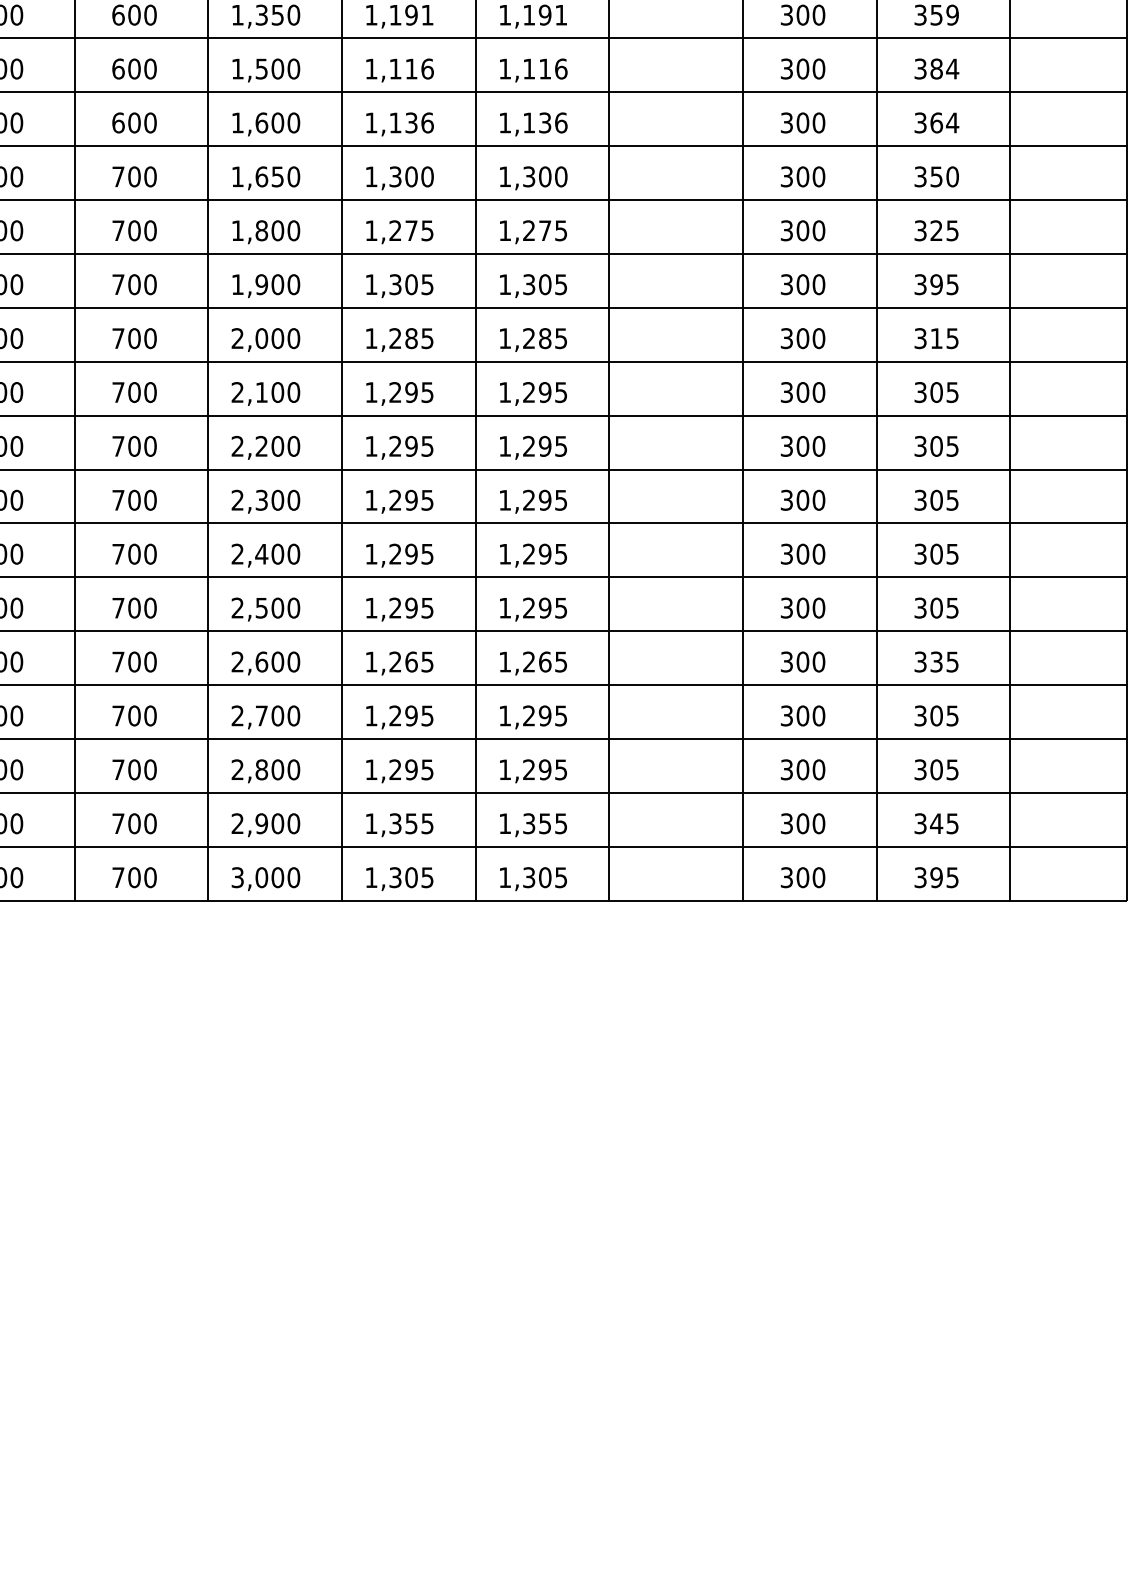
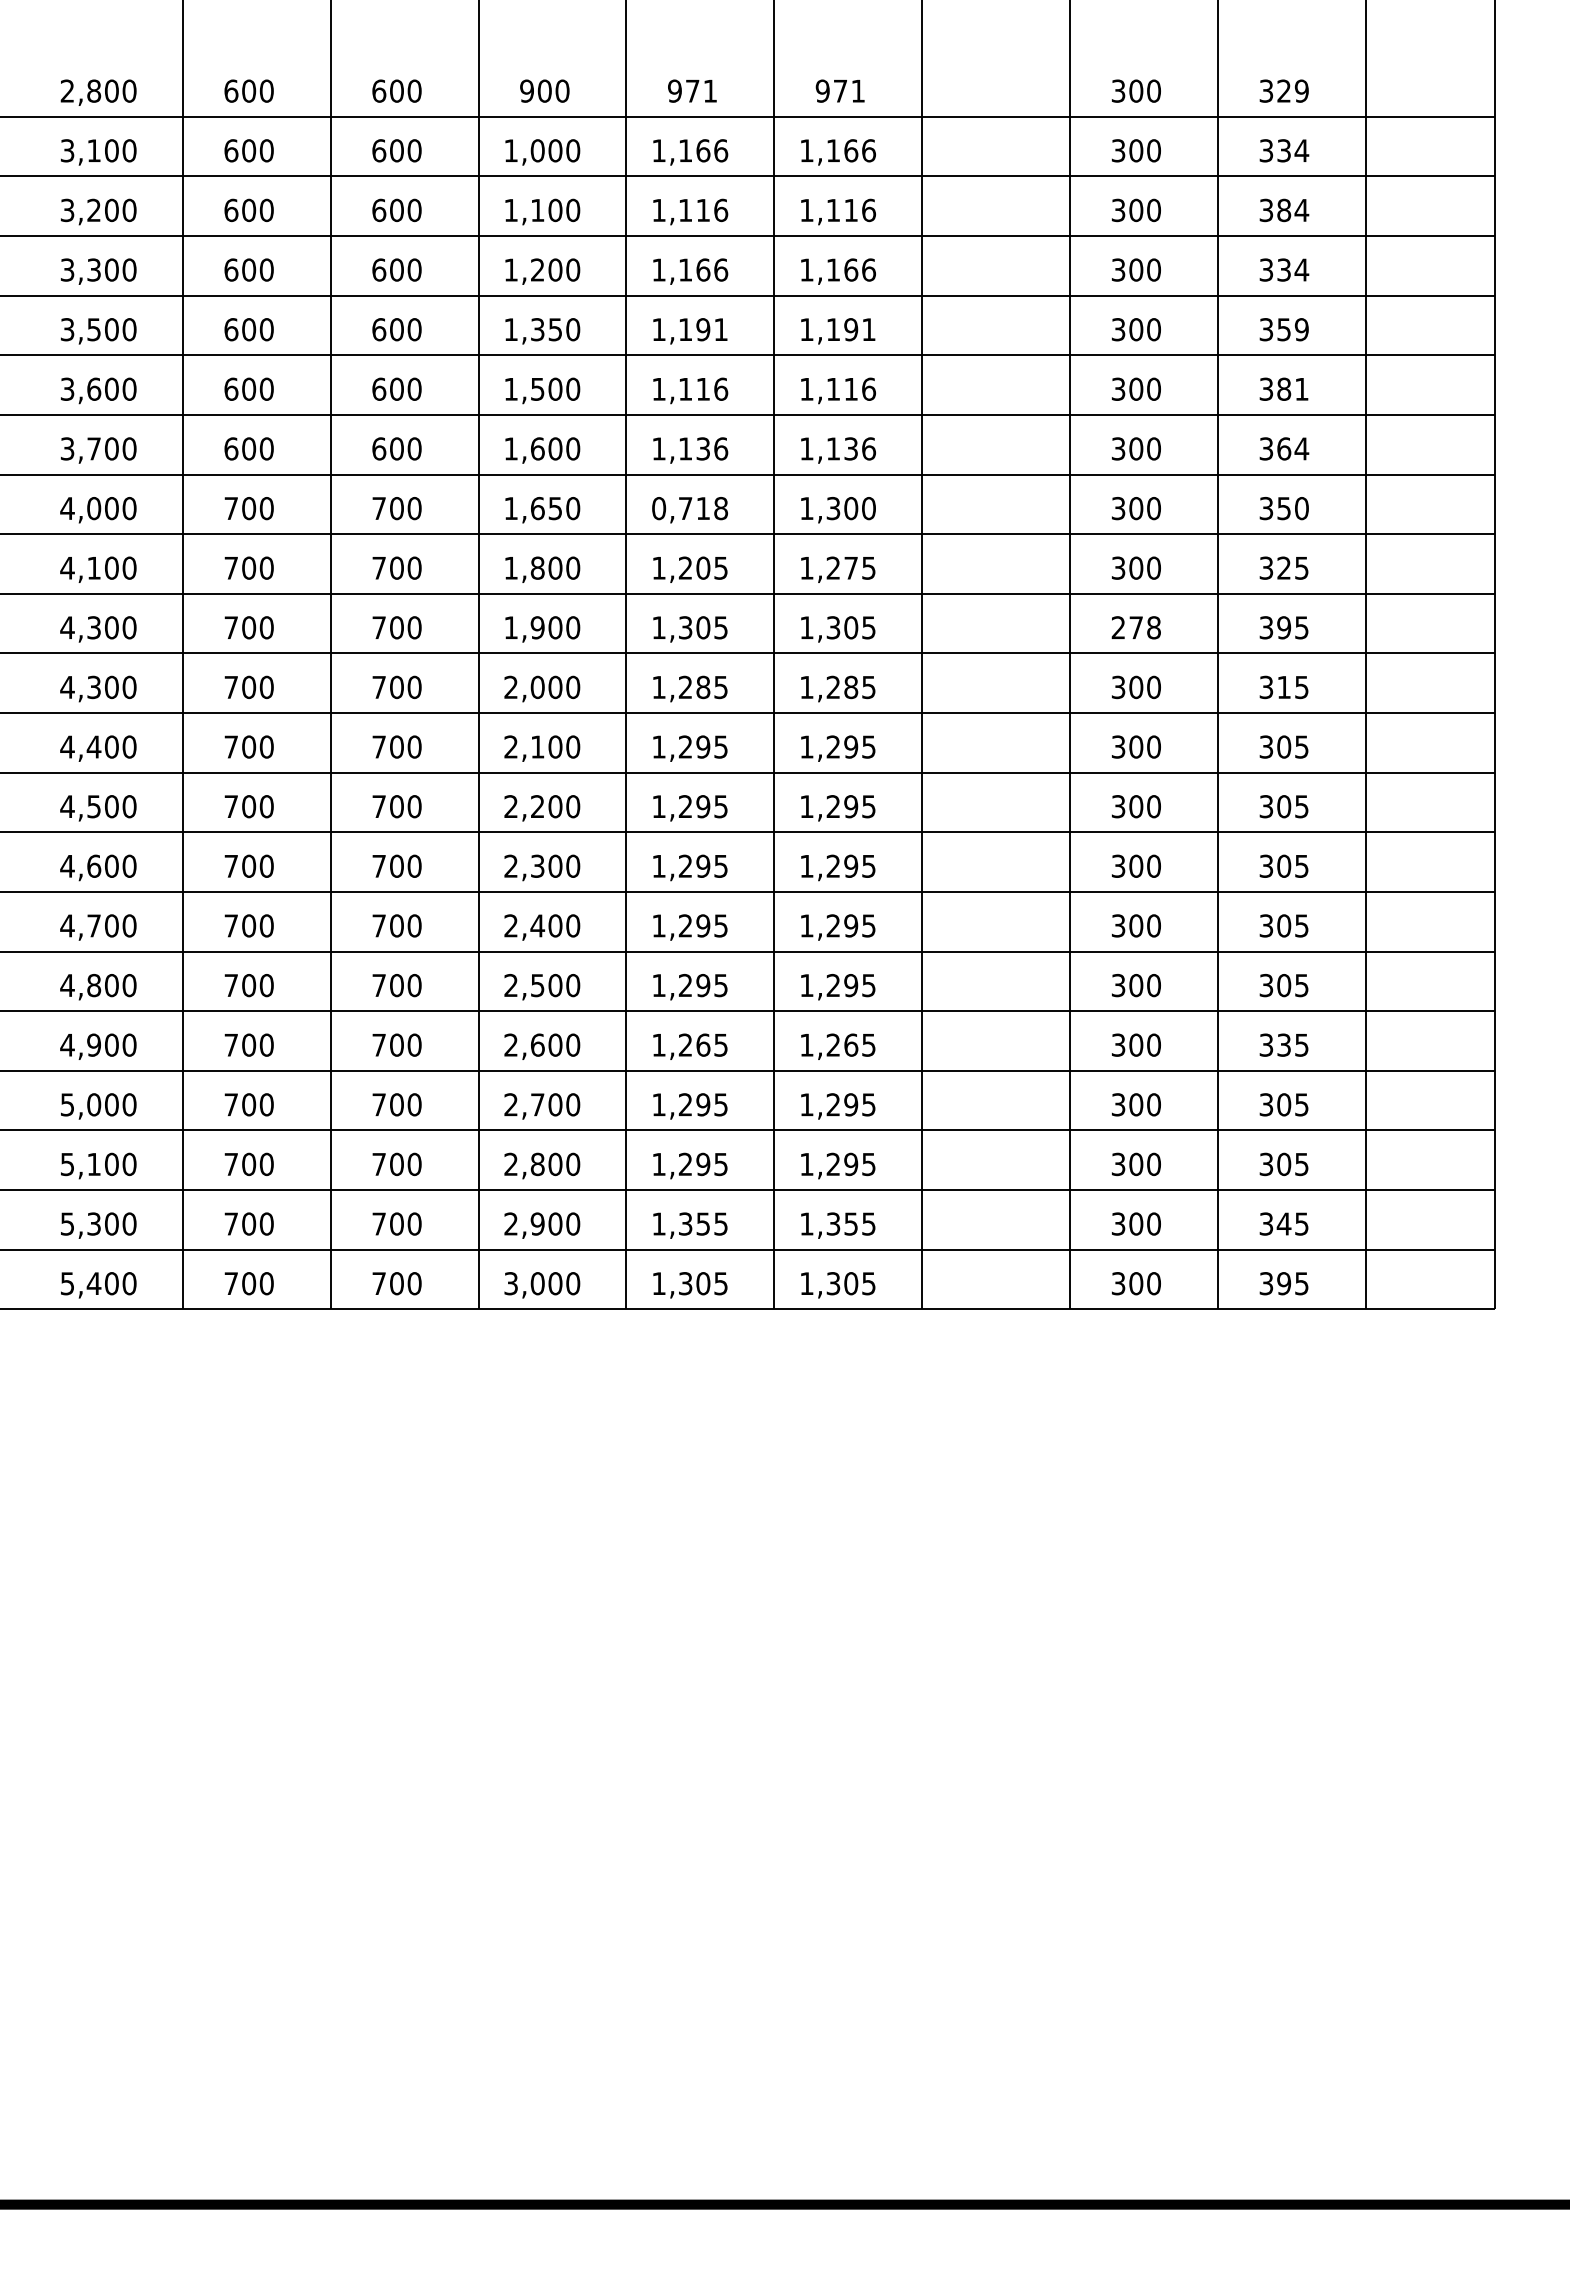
text: (952, 69) -> (1301, 389), 384 -> 381
text: (399, 176) -> (690, 508), 1,300 -> 0,718
text: (411, 230) -> (703, 567), 1,275 -> 1,205
text: (802, 284) -> (1135, 627), 300 -> 278

